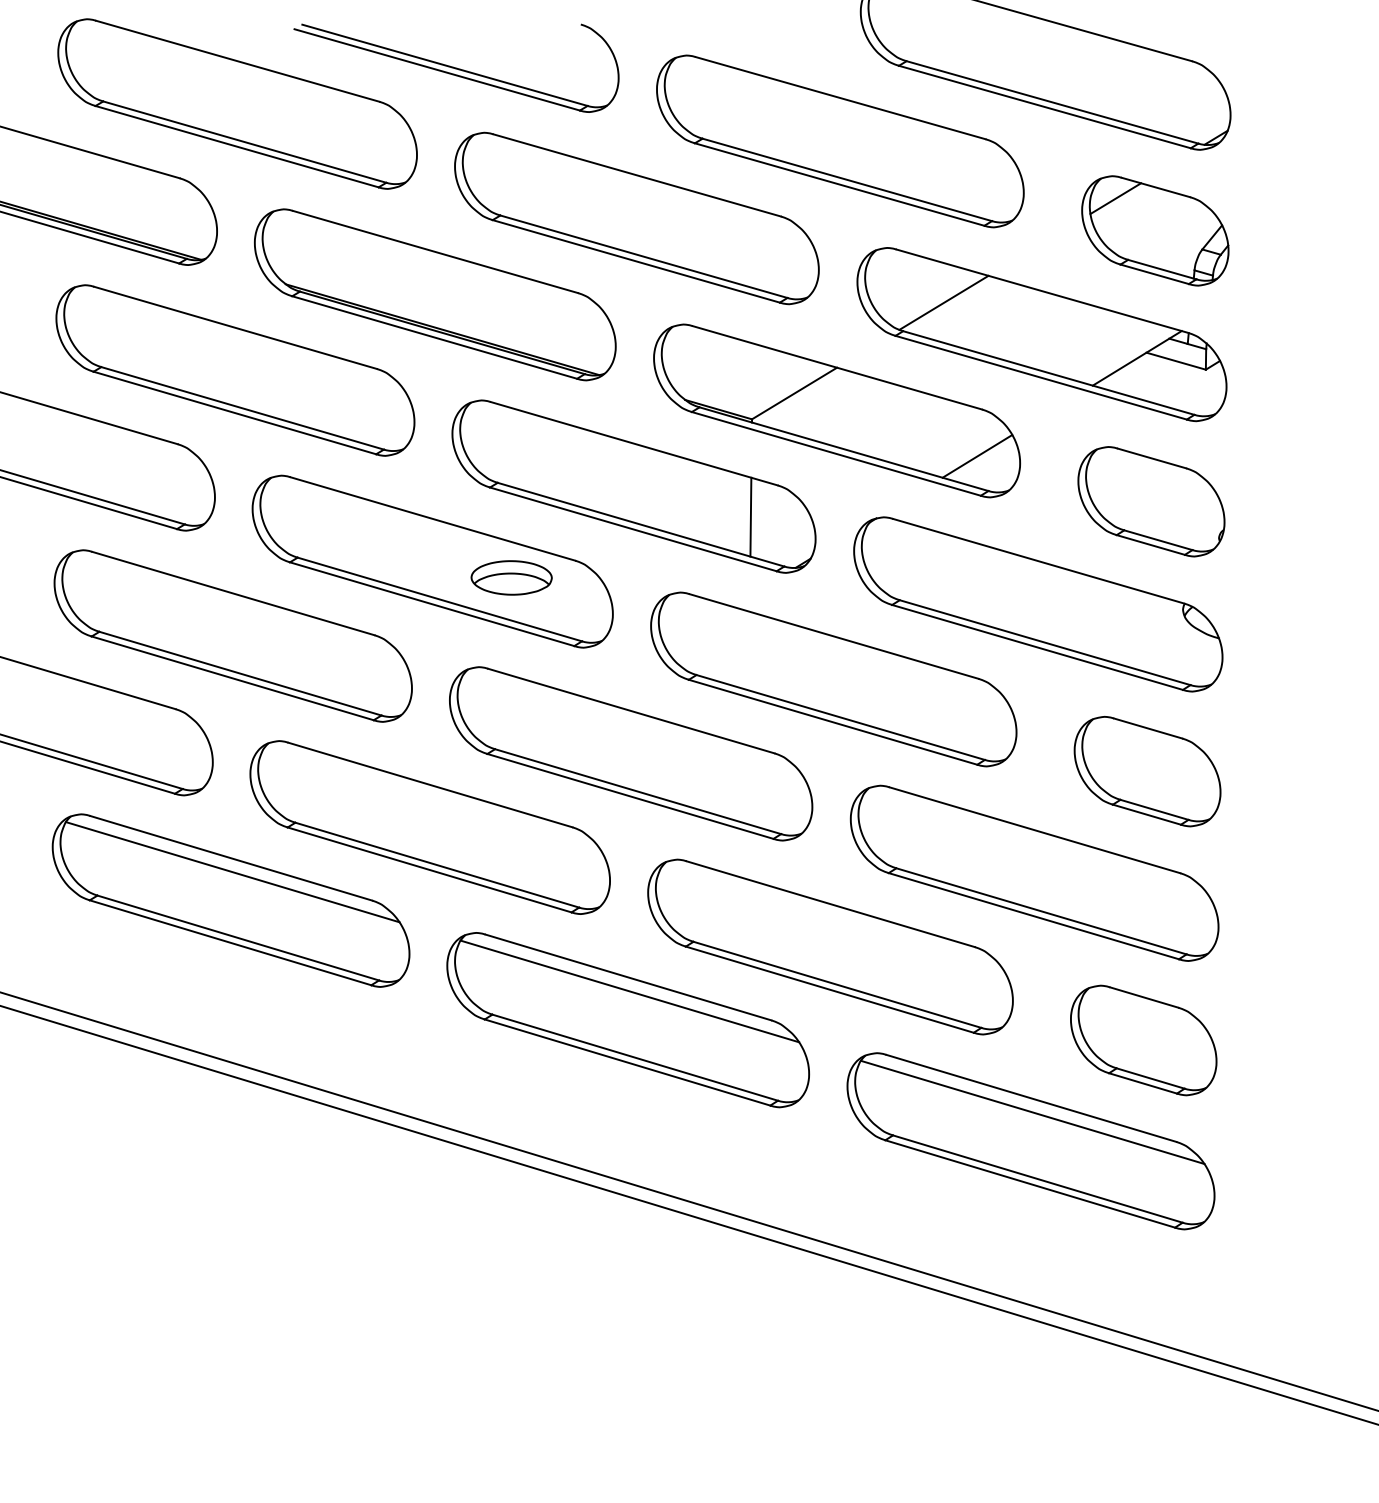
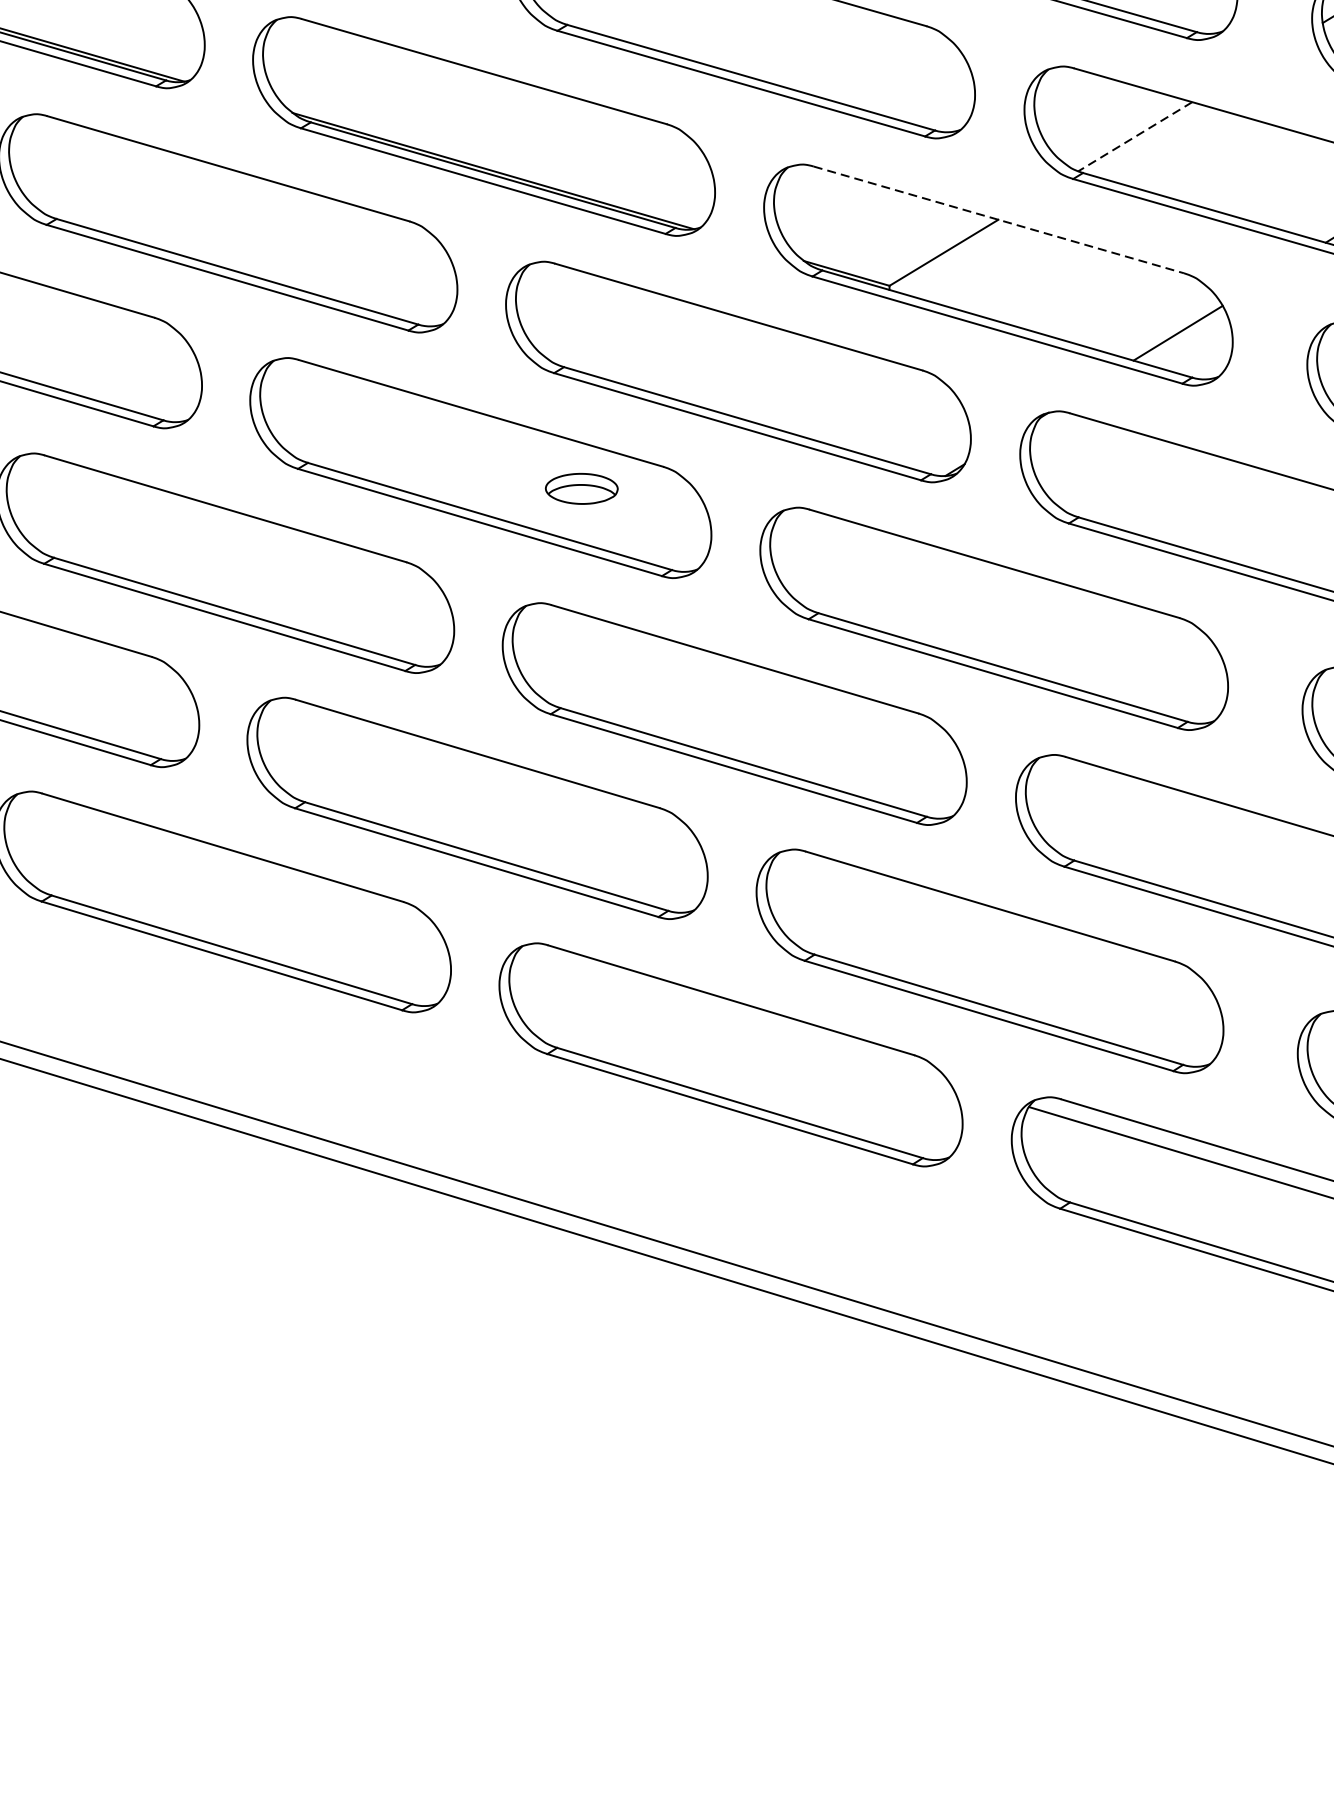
line: (943, 303) -> (1134, 137), solid -> dashed
line: (837, 367) -> (998, 219), solid -> dashed
line: (750, 516) -> (887, 410), removed
part: (511, 577) -> (581, 488), size x0.7
line: (232, 872) -> (224, 865), removed
line: (629, 991) -> (732, 1018), removed

